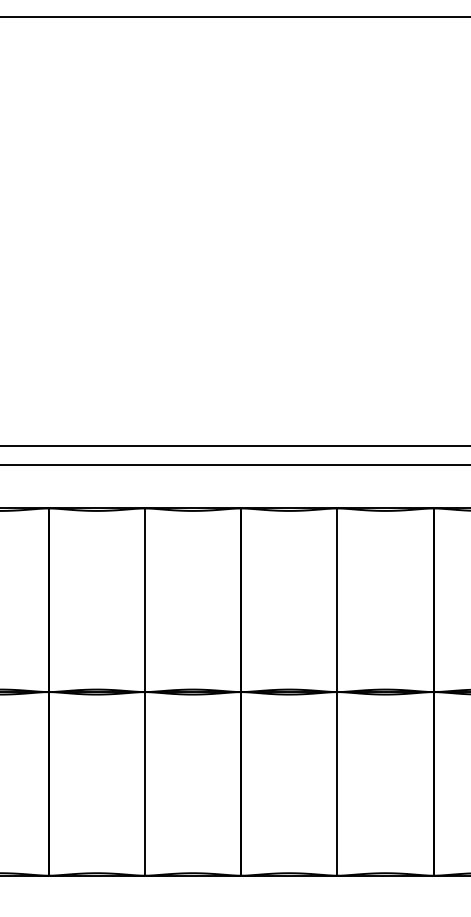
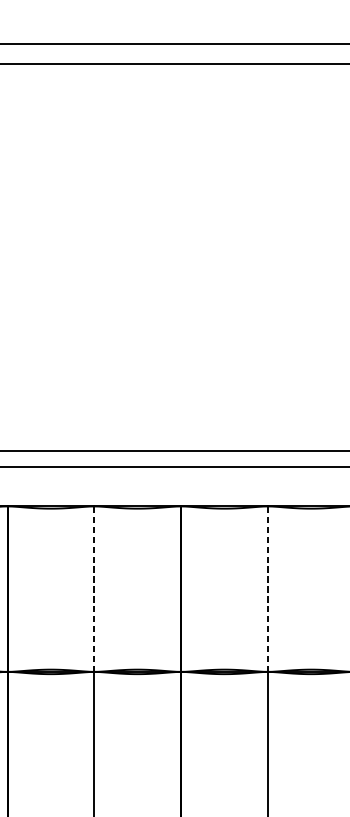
line: (144, 600) -> (94, 589), solid -> dashed
line: (337, 600) -> (267, 589), solid -> dashed

